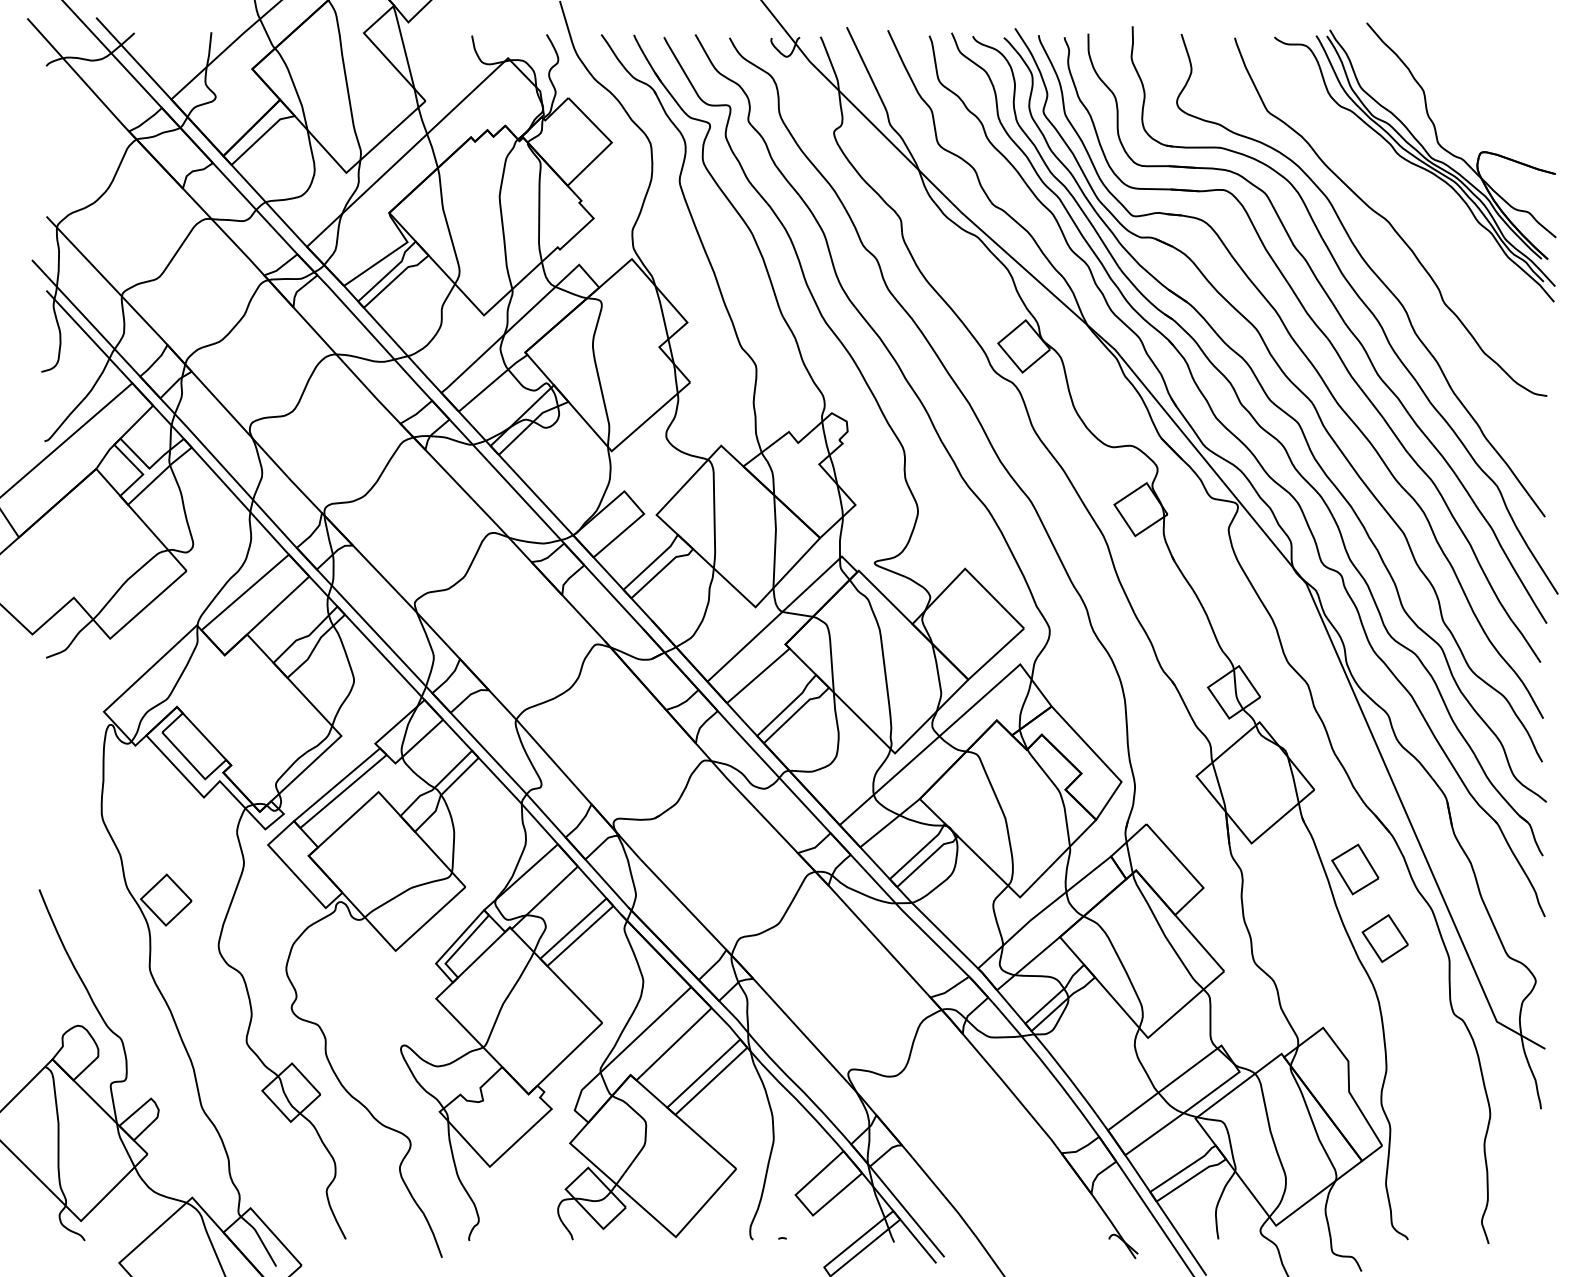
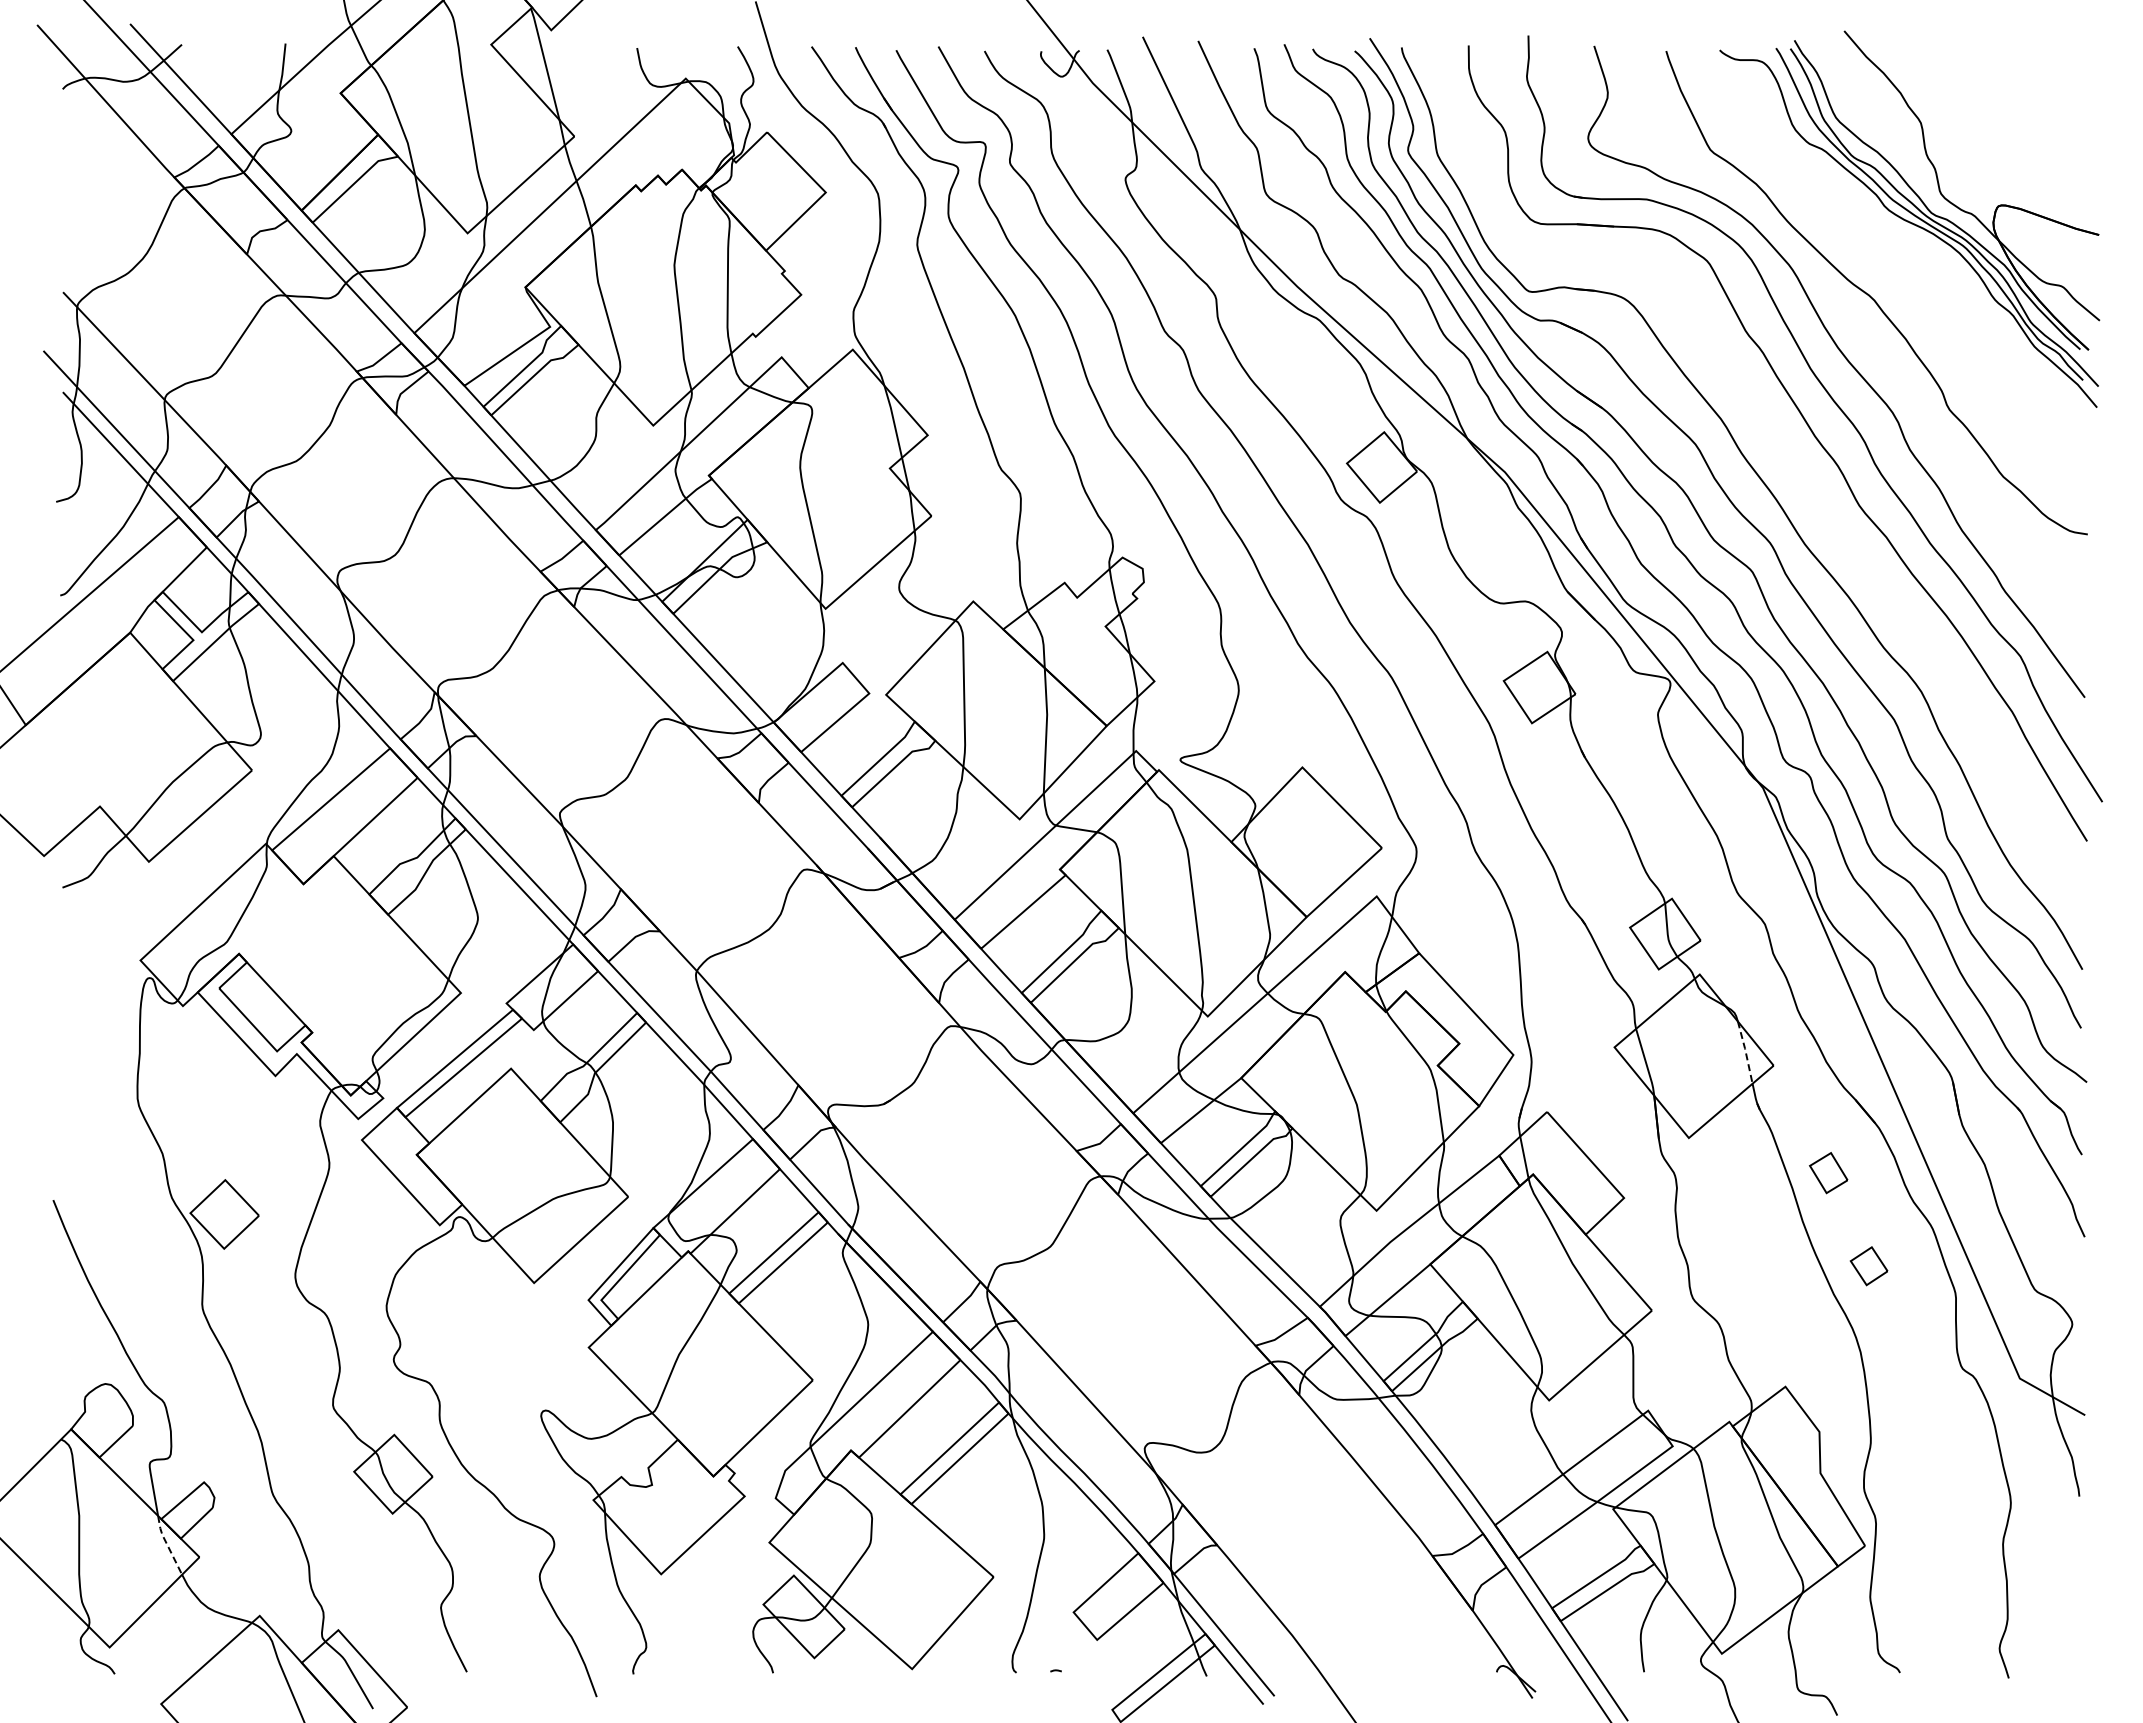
part: (1323, 334) -> (1785, 451), removed
line: (1293, 780) -> (1745, 1052), solid -> dashed
part: (1355, 869) -> (1828, 1172), size x0.6
part: (1384, 937) -> (1868, 1265), size x0.6
line: (123, 1145) -> (167, 1545), solid -> dashed

